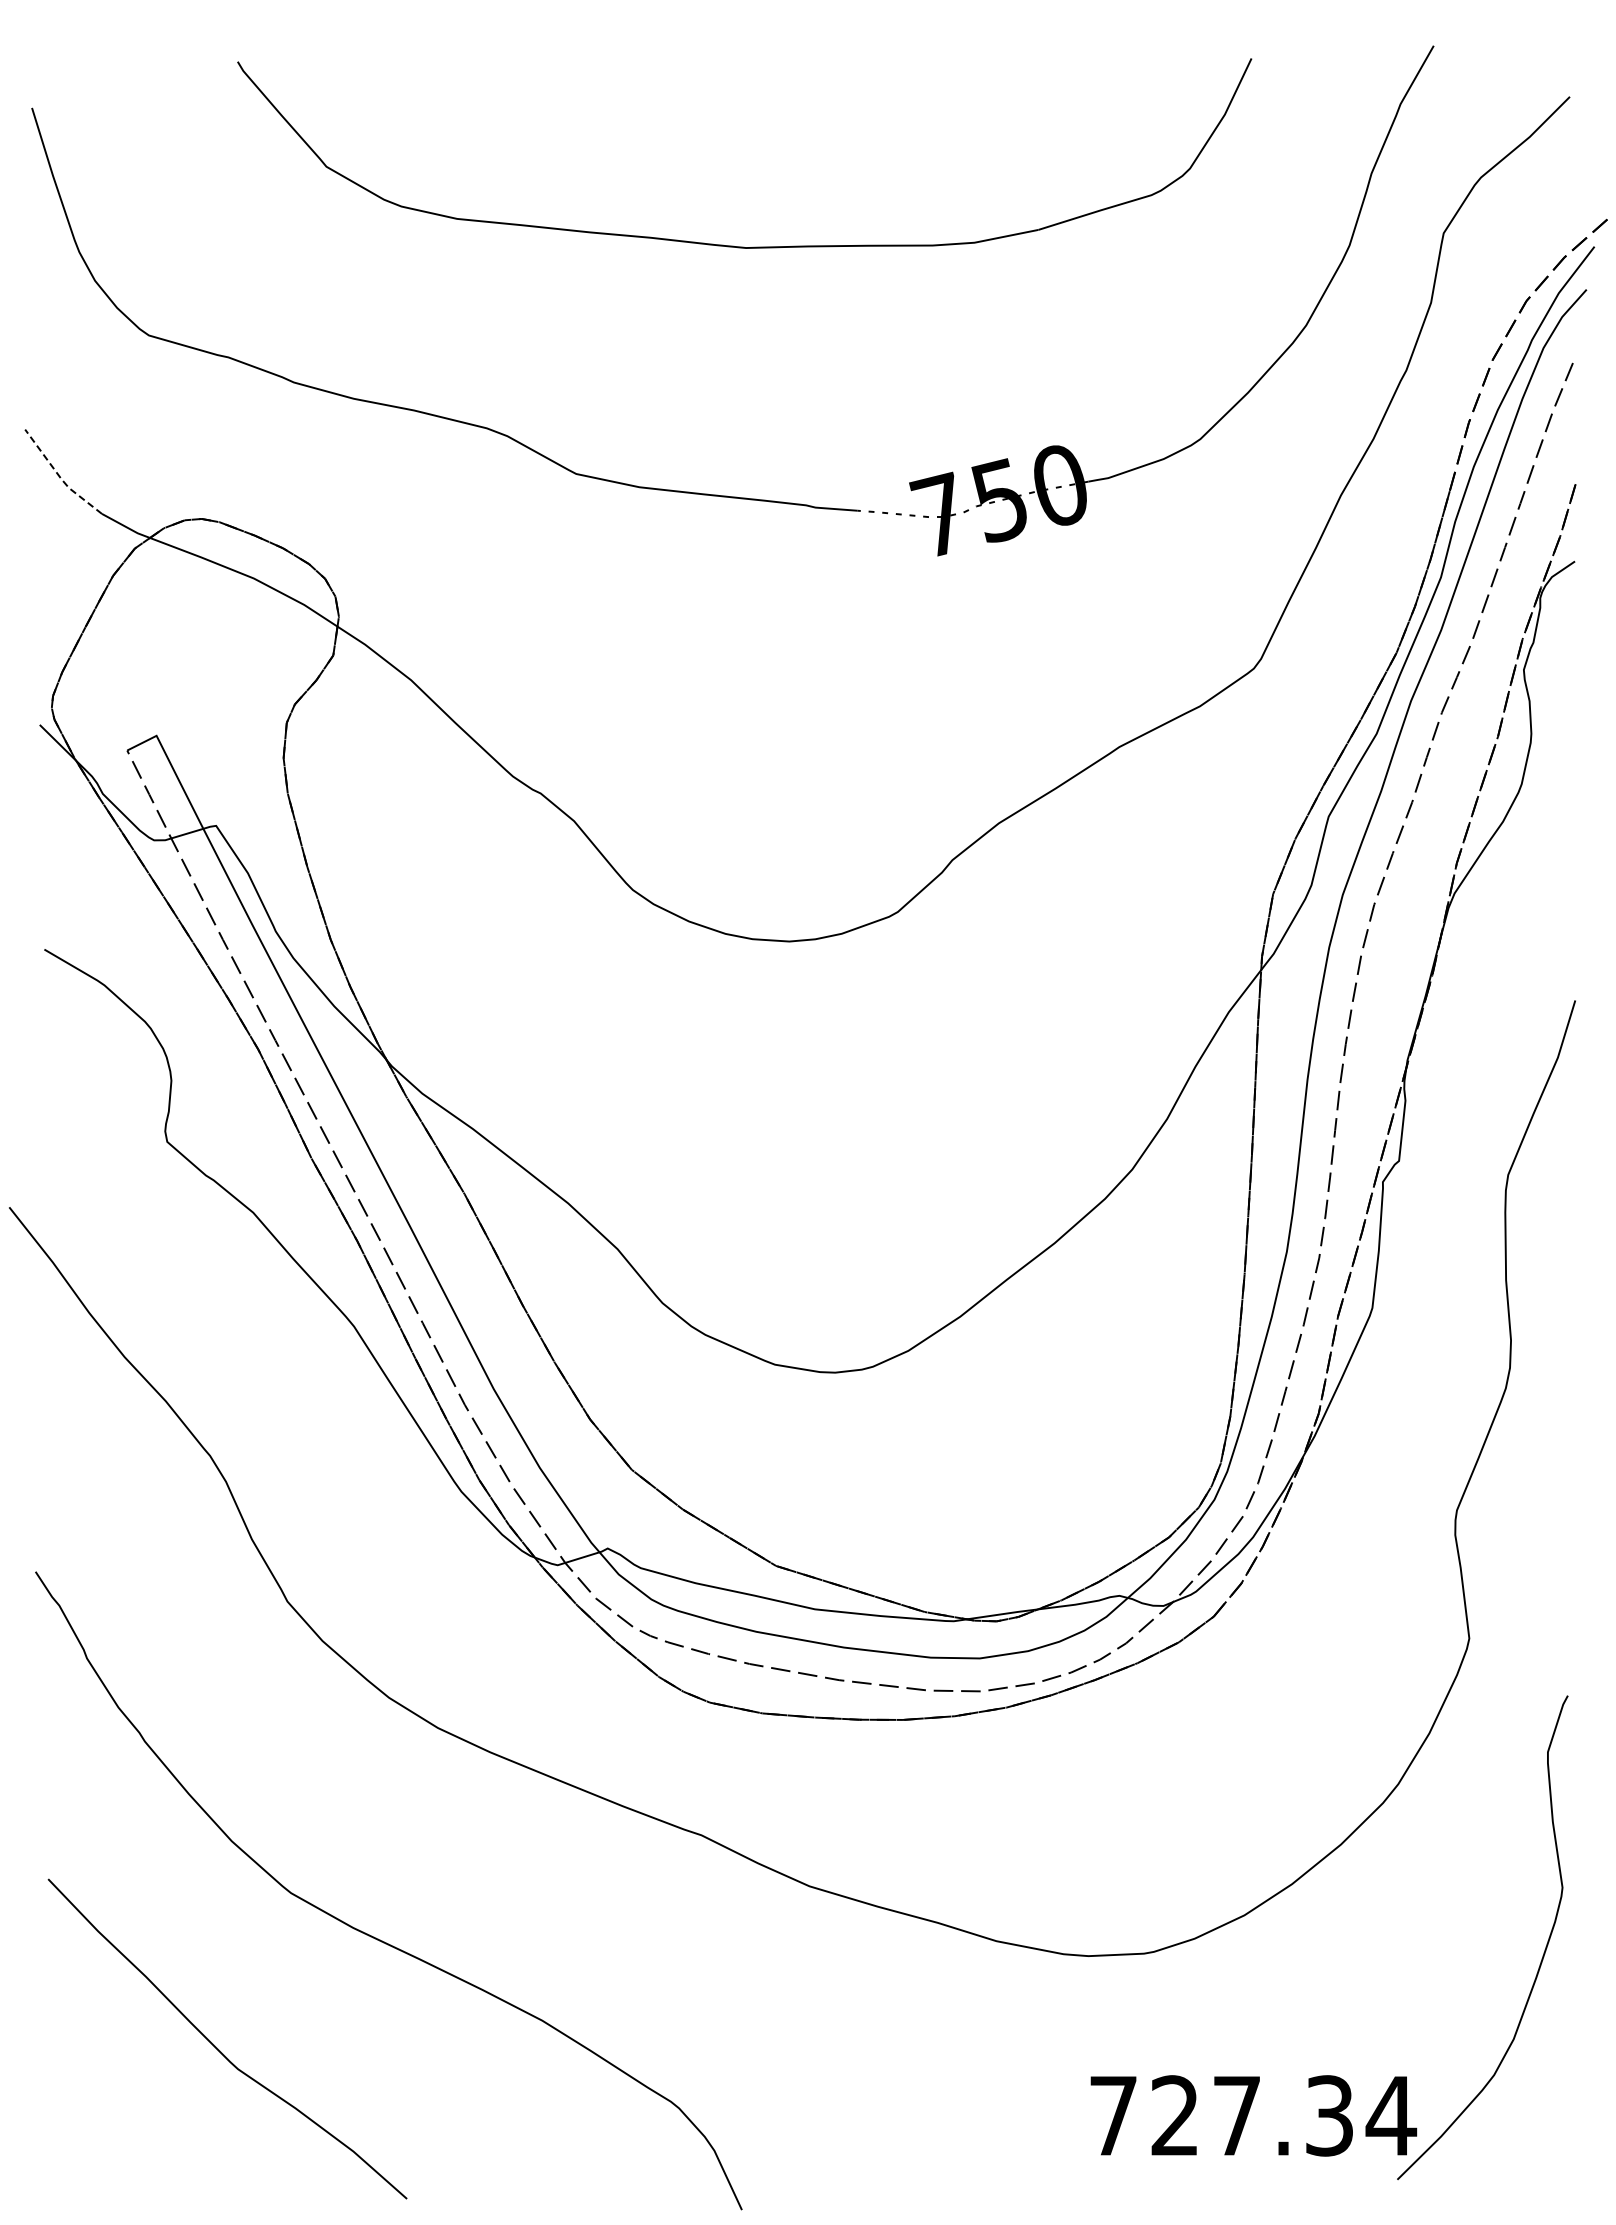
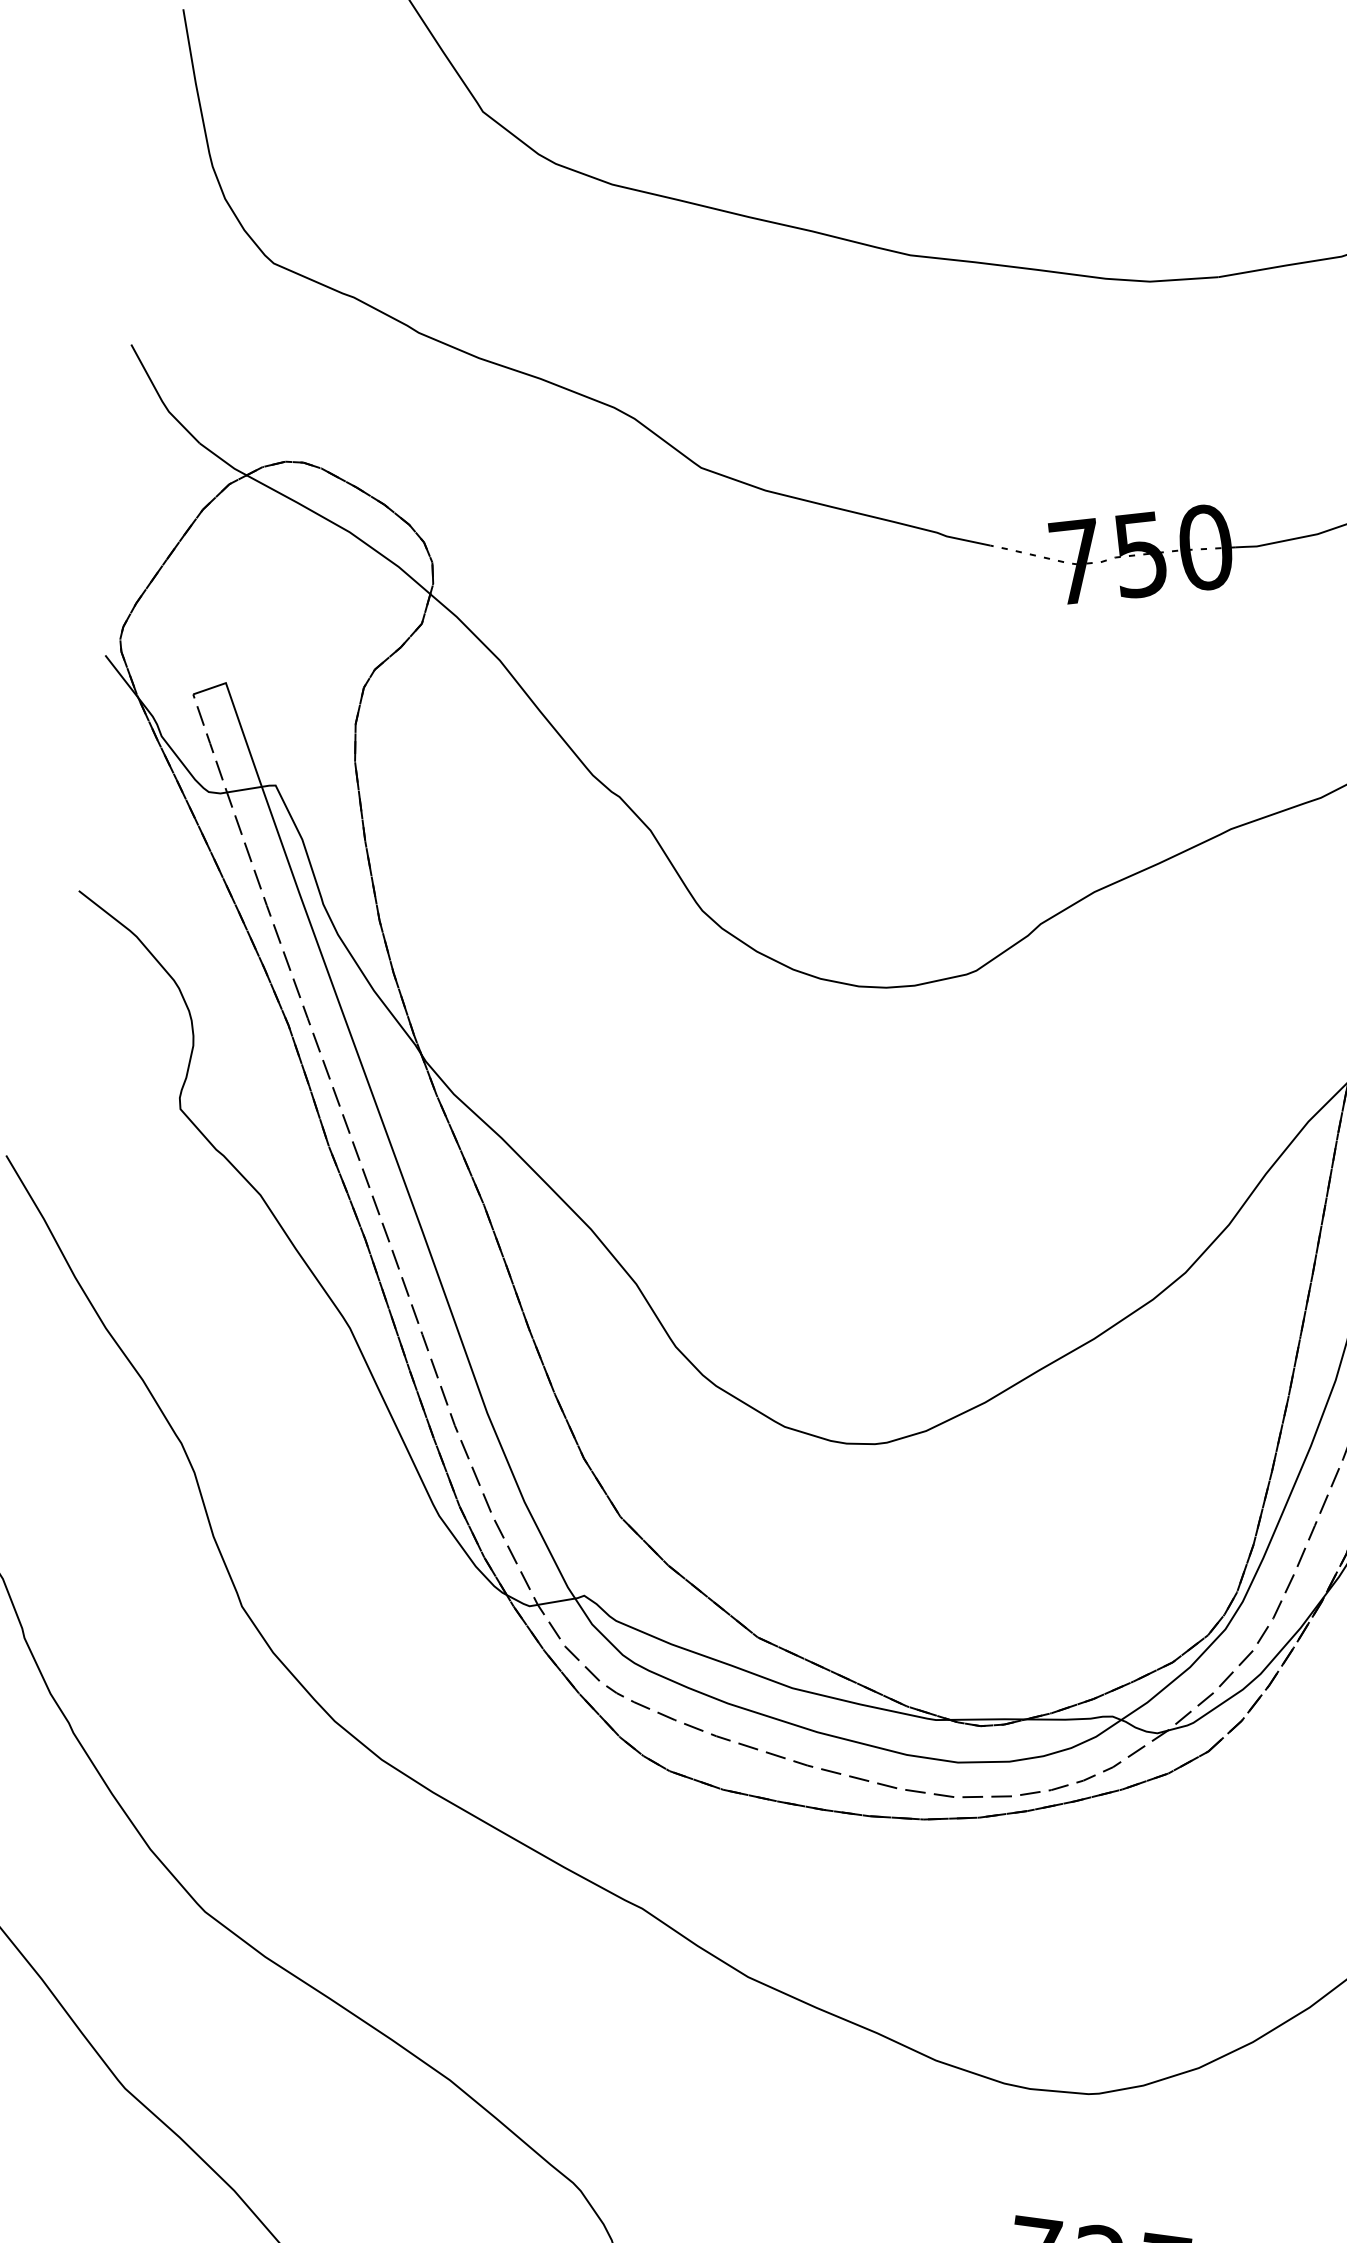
line: (59, 476) -> (160, 398), dashed -> solid

